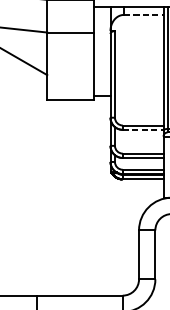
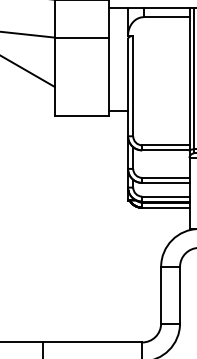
line: (143, 15) -> (166, 17), dashed -> solid
line: (142, 129) -> (165, 150), dashed -> solid

